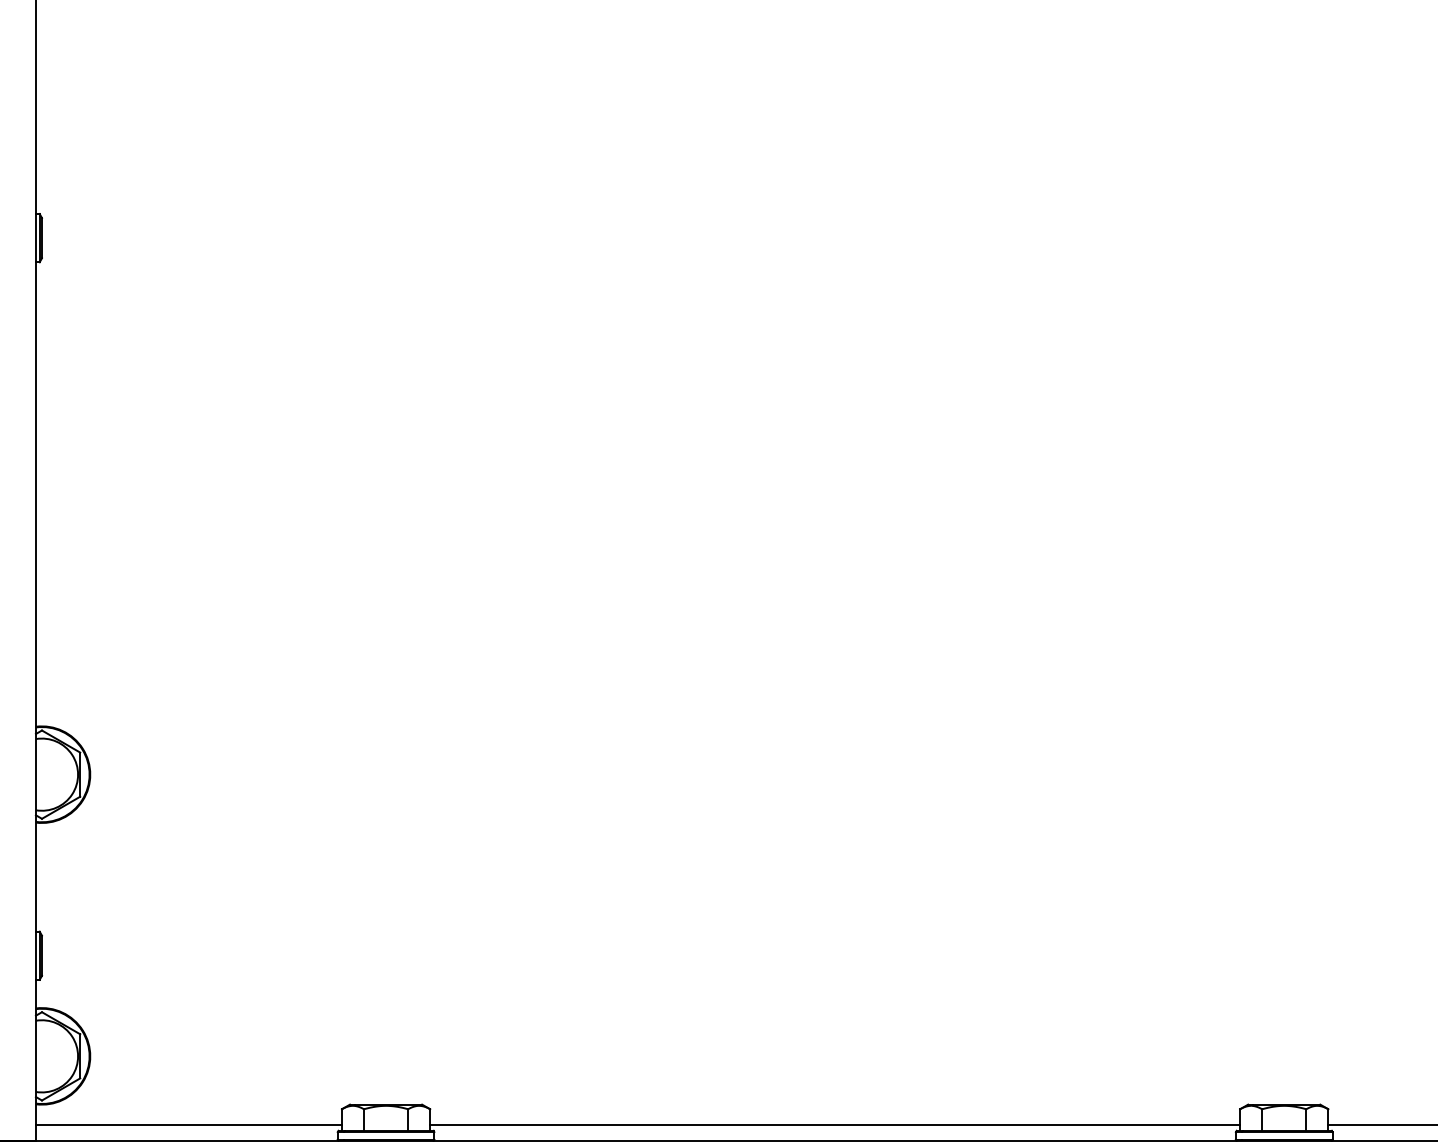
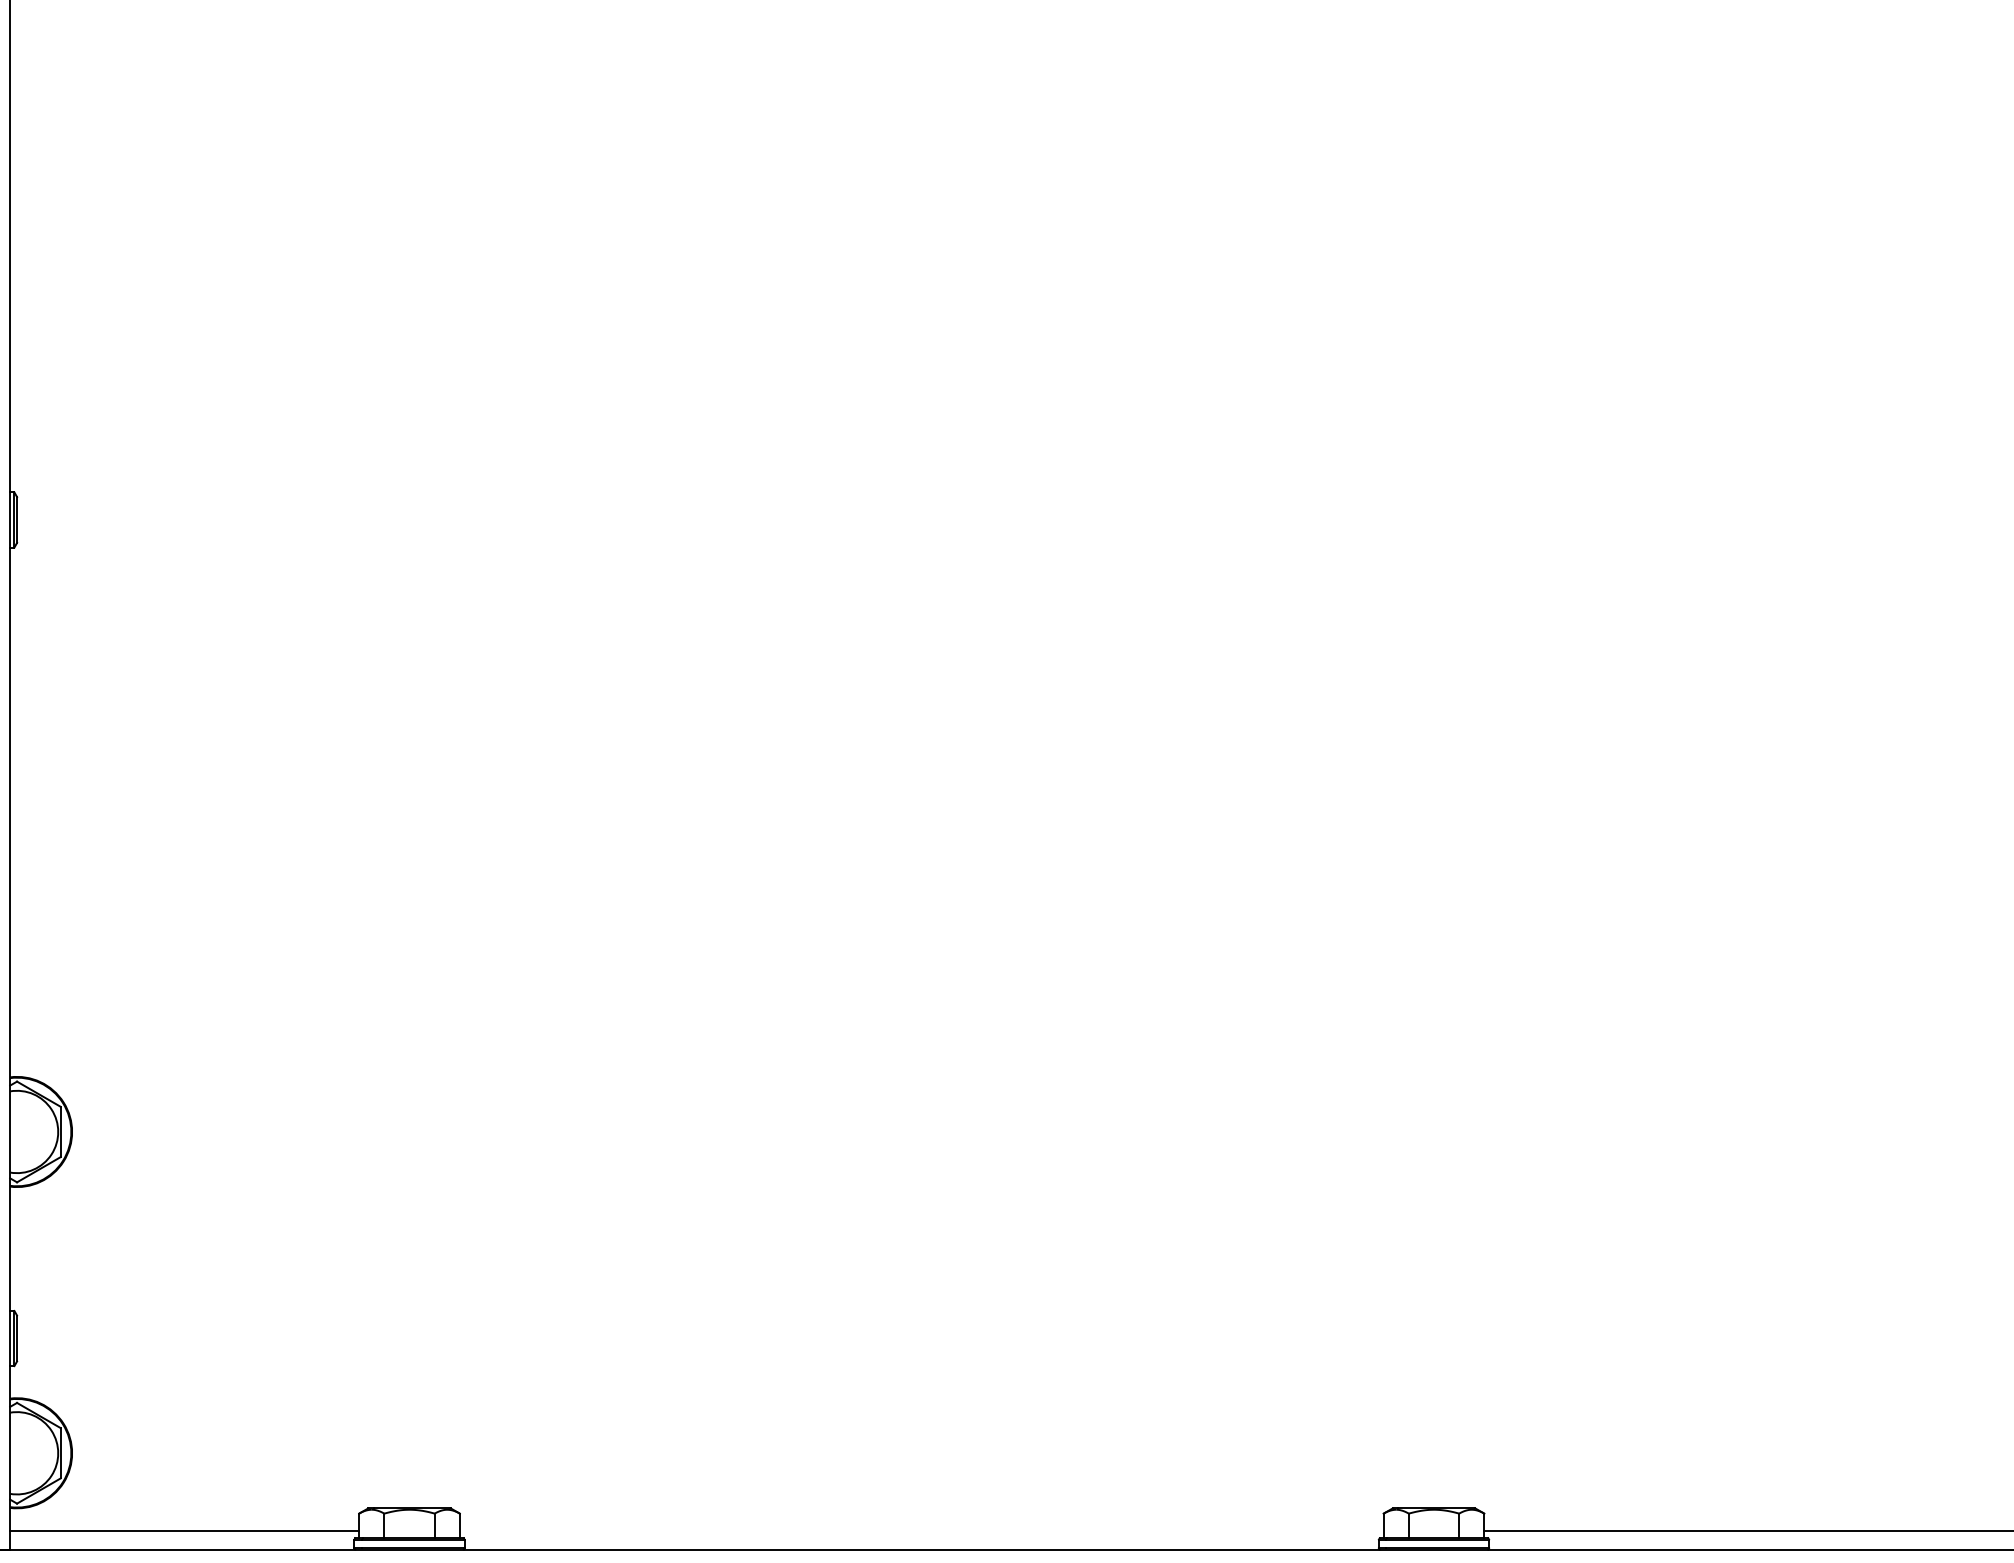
line: (834, 1124) -> (921, 1531), removed

